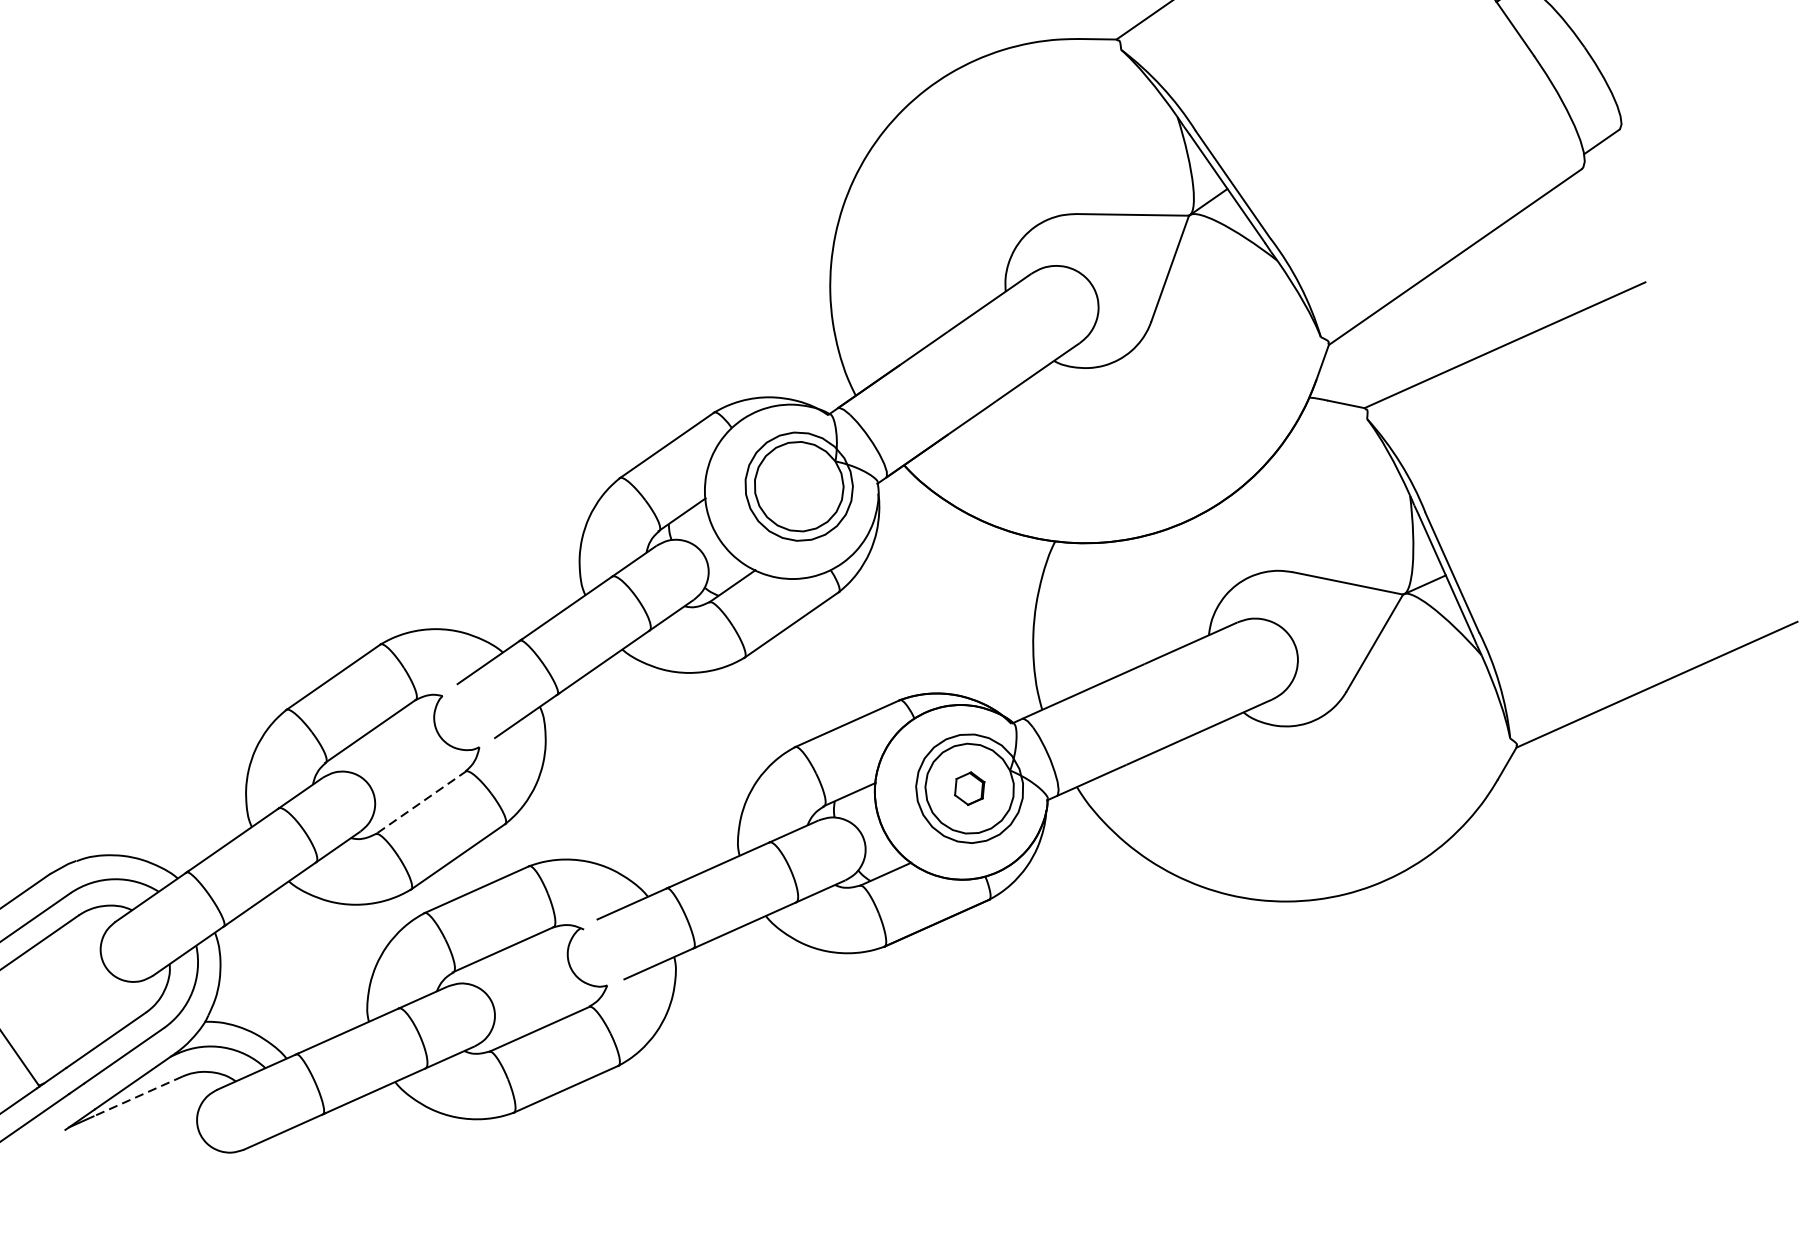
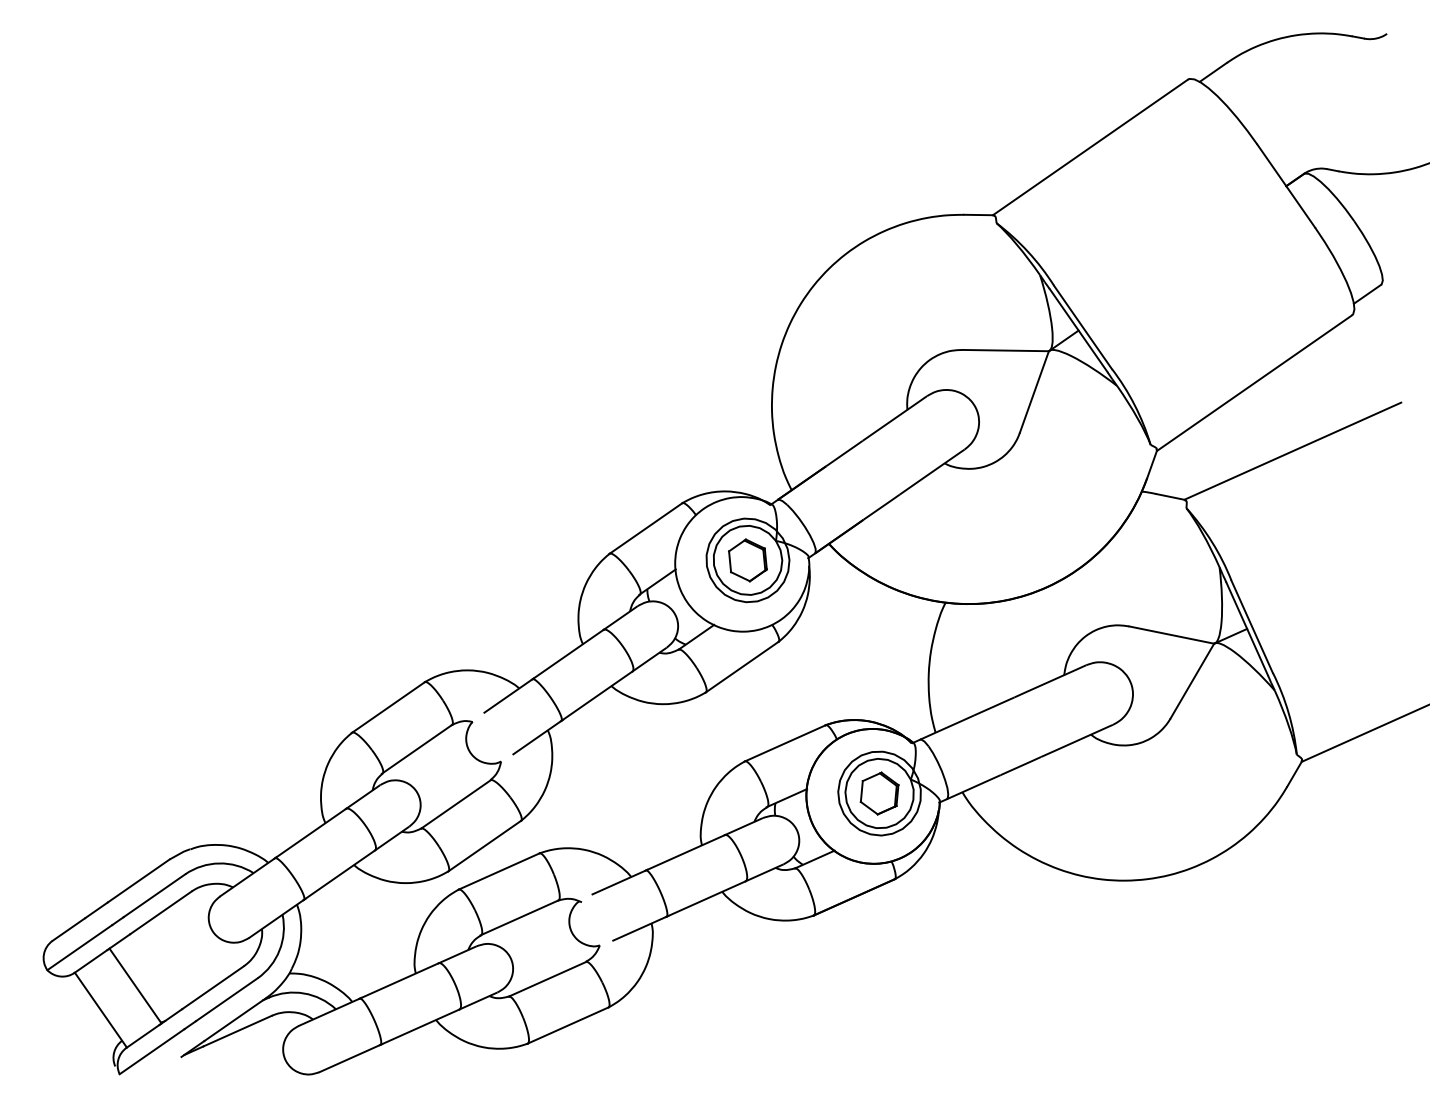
part: (798, 486) -> (747, 560), added
part: (969, 788) -> (879, 793), size x1.67
line: (421, 802) -> (456, 804), dashed -> solid
line: (137, 1096) -> (237, 1031), dashed -> solid

